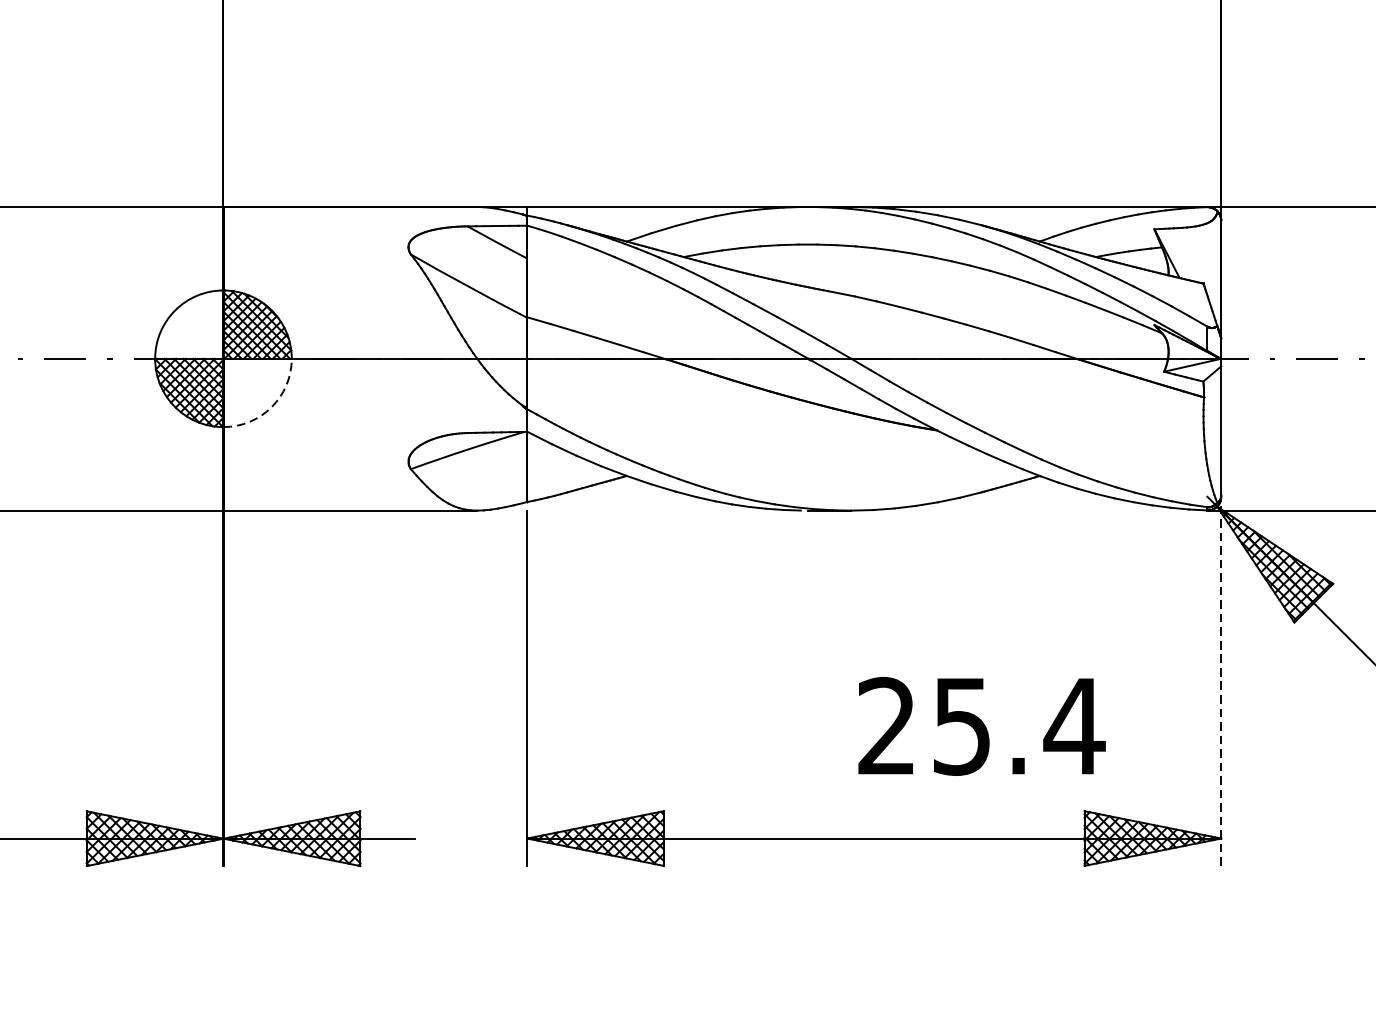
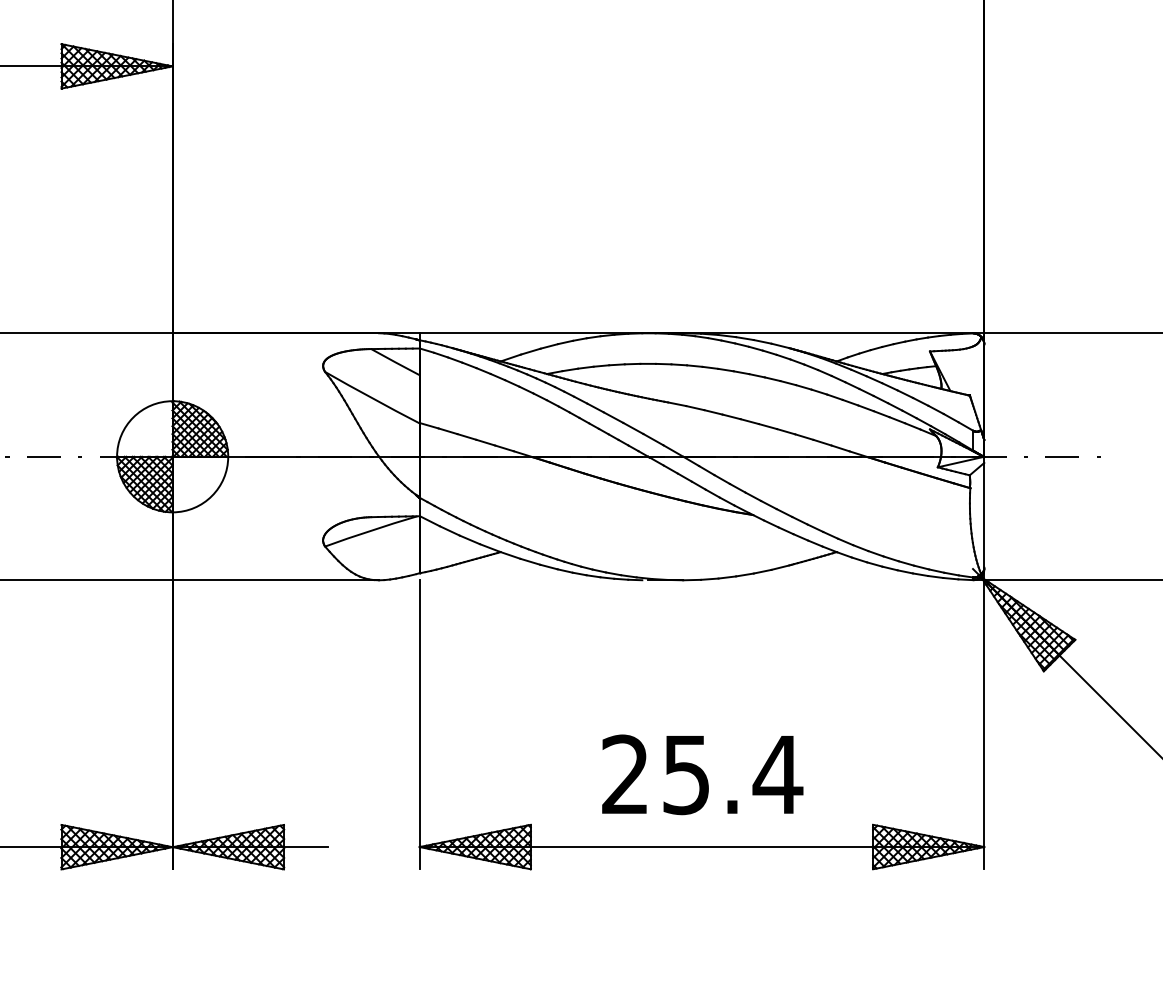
arc: (271, 407) -> (211, 496), dashed -> solid
line: (1221, 680) -> (984, 718), dashed -> solid
text: (981, 726) -> (702, 774), moved

